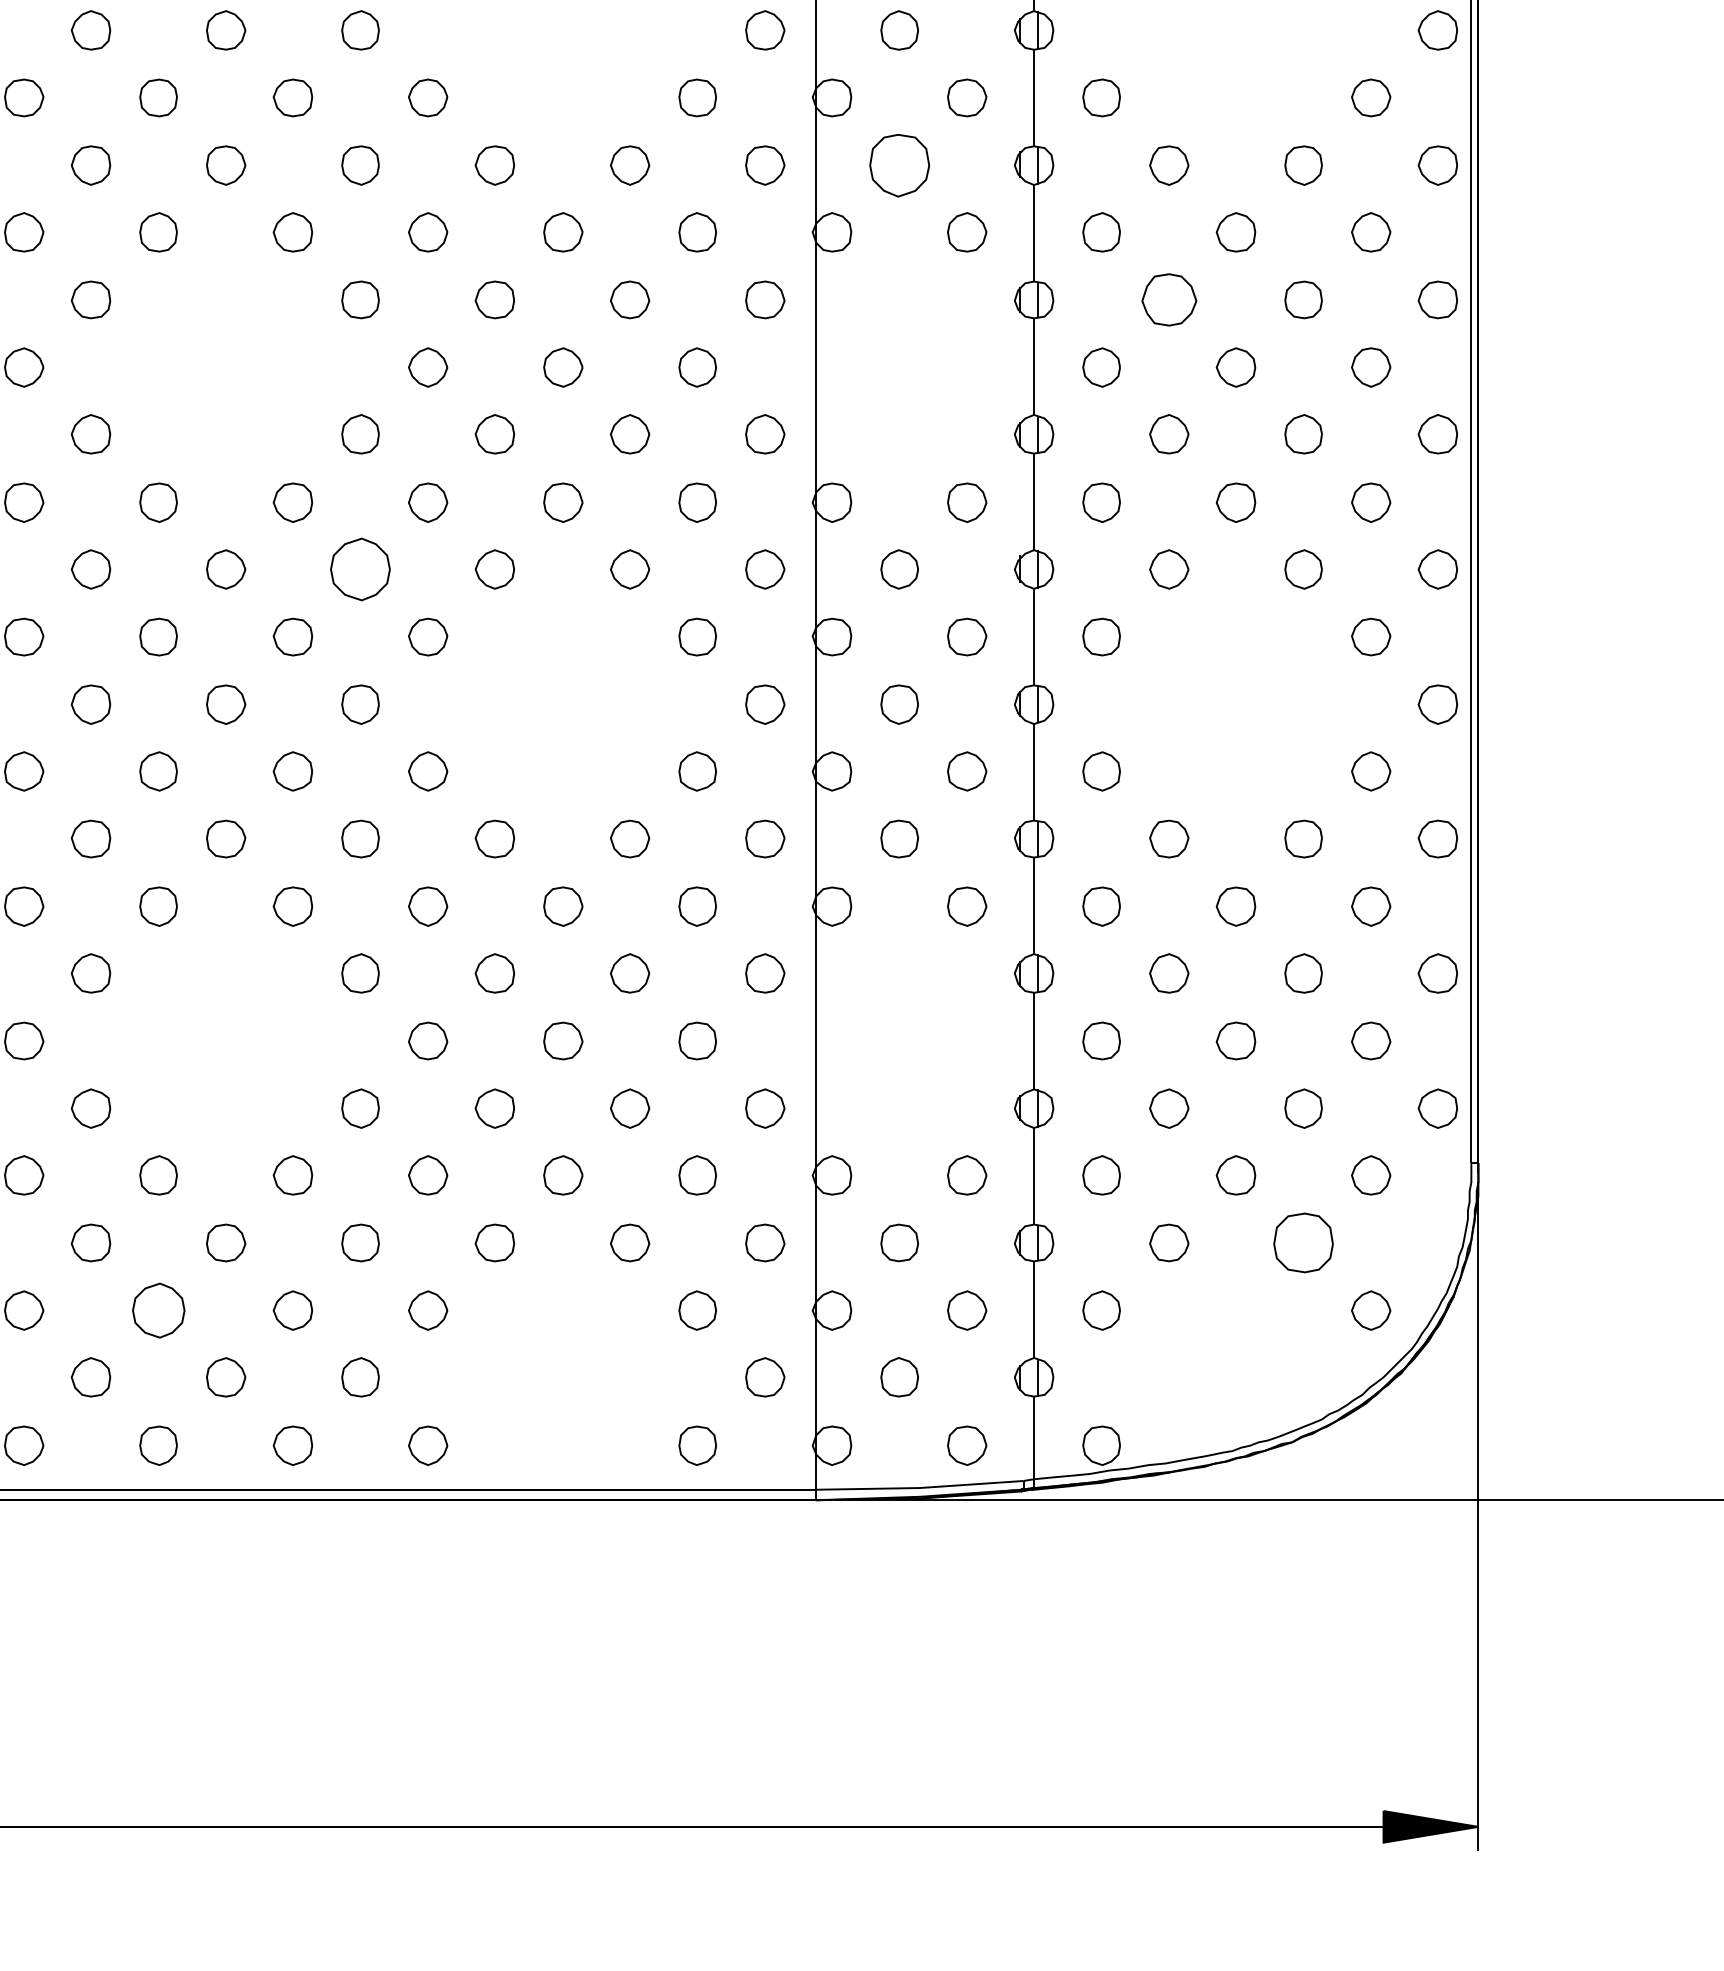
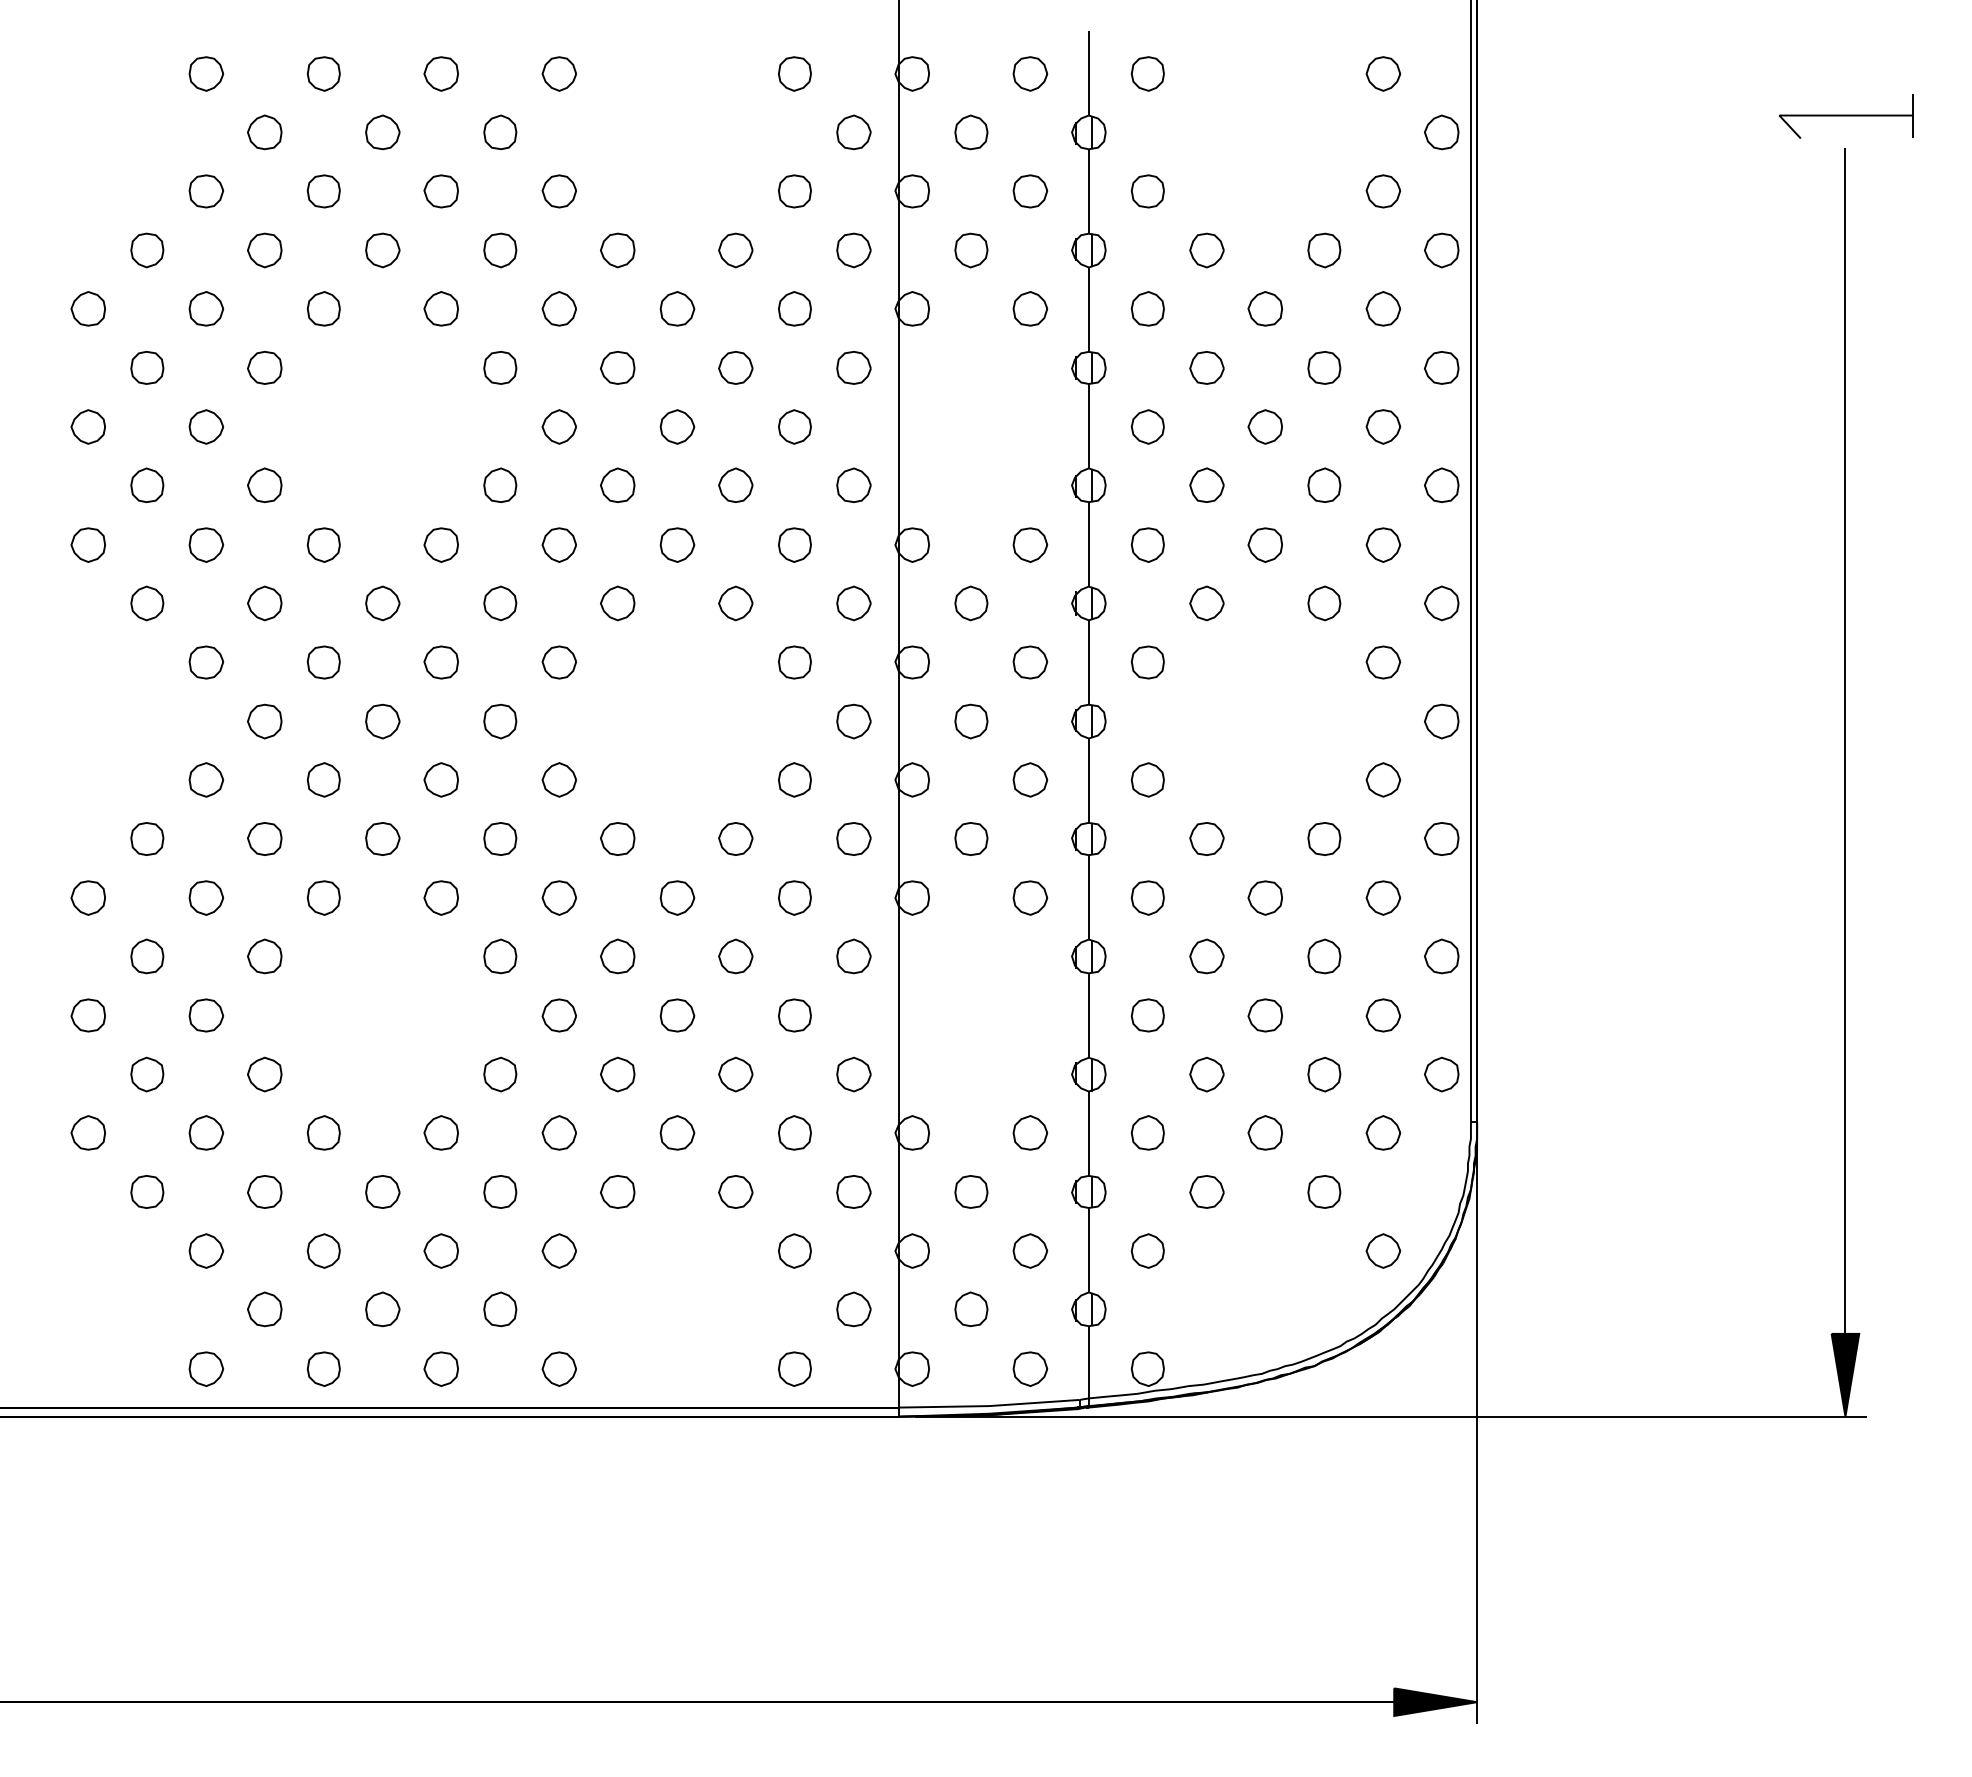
part: (899, 165) -> (971, 250), size x0.62
part: (1168, 299) -> (1206, 367), size x0.71
part: (360, 569) -> (500, 603), size x0.62
part: (1303, 1242) -> (1324, 1191), size x0.62
part: (158, 1309) -> (323, 1250), size x0.71

